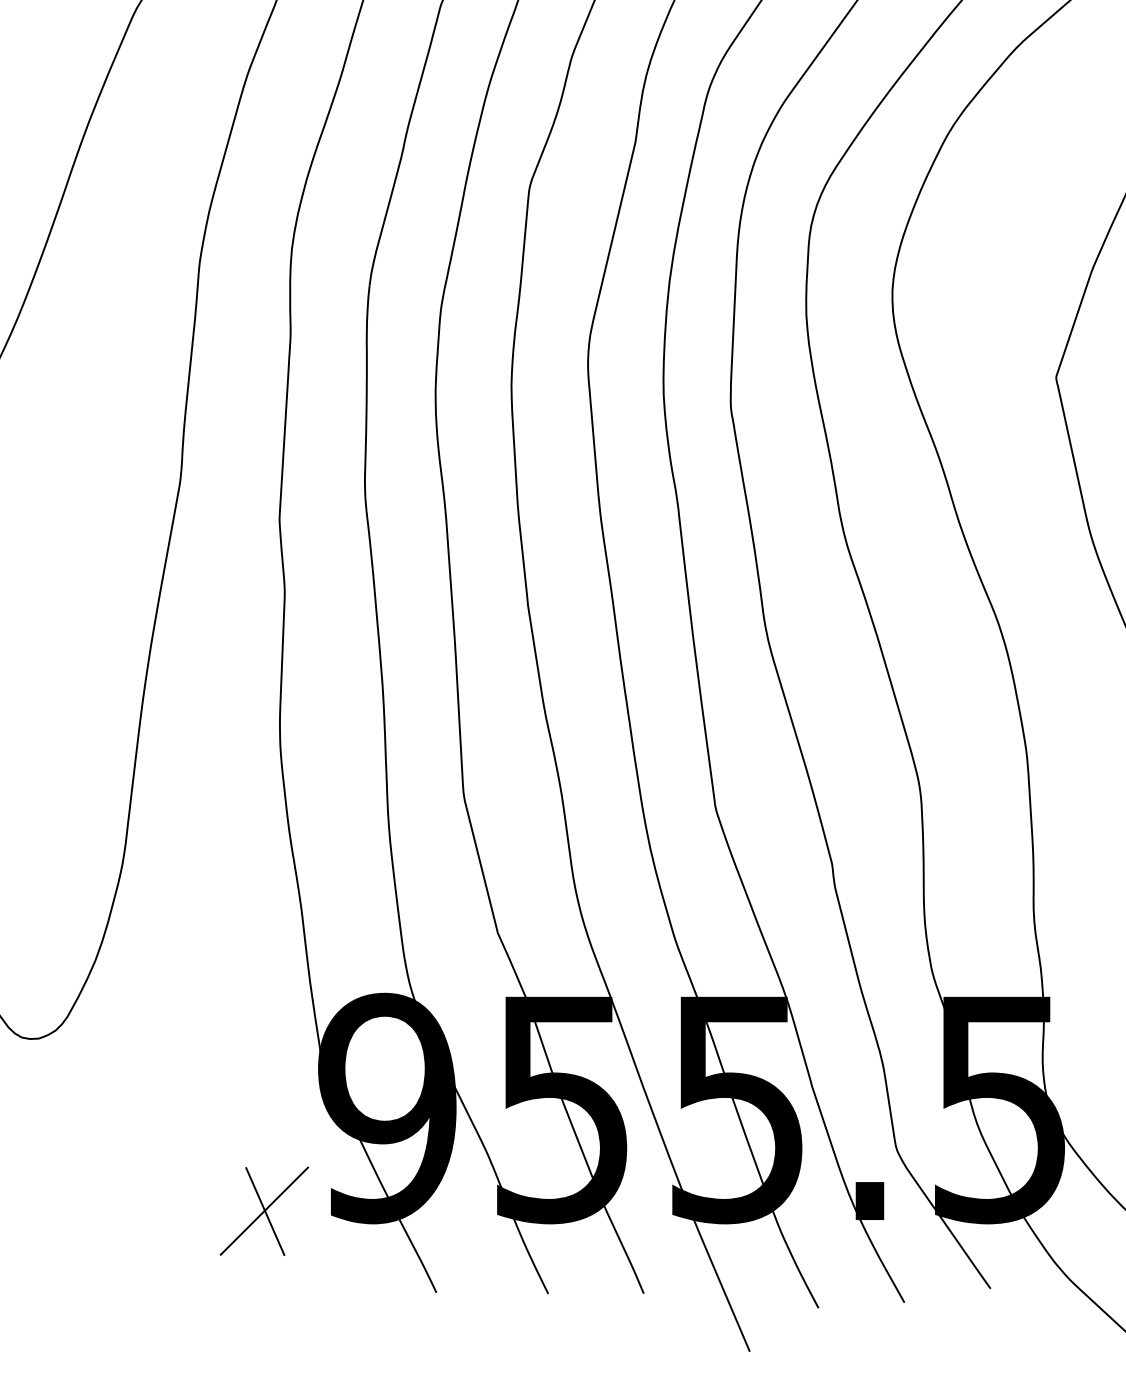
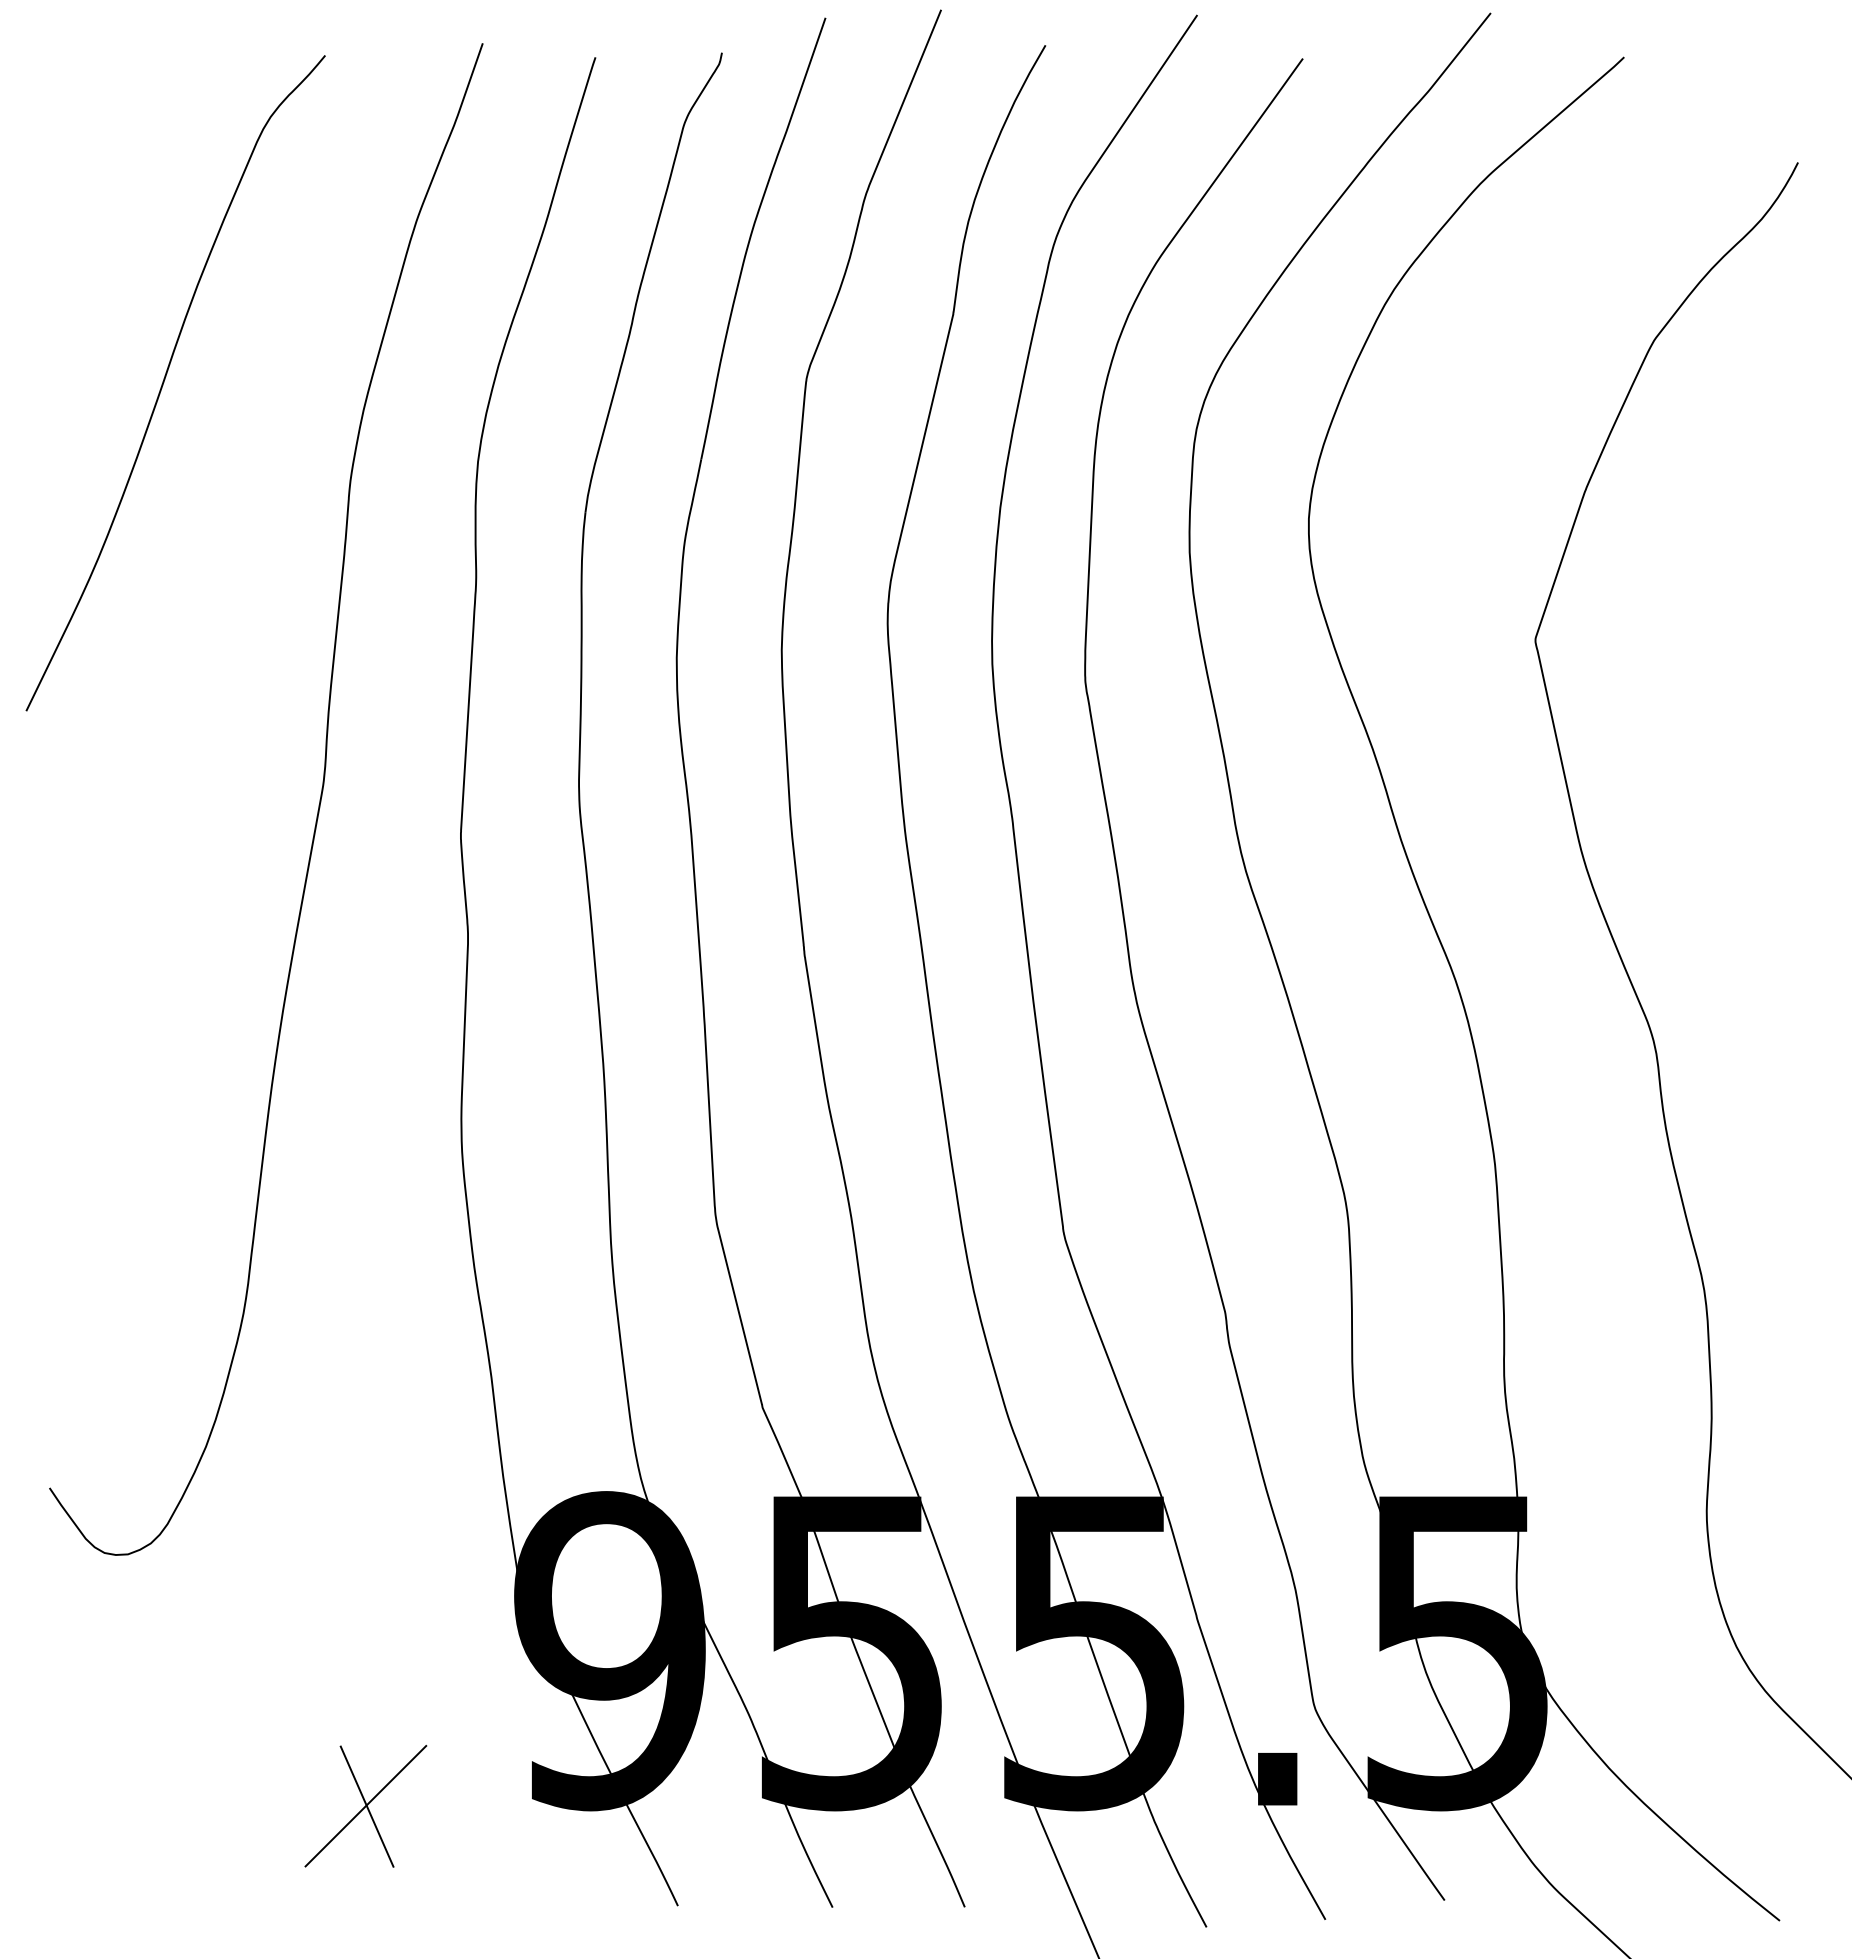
part: (264, 1210) -> (365, 1805), moved

